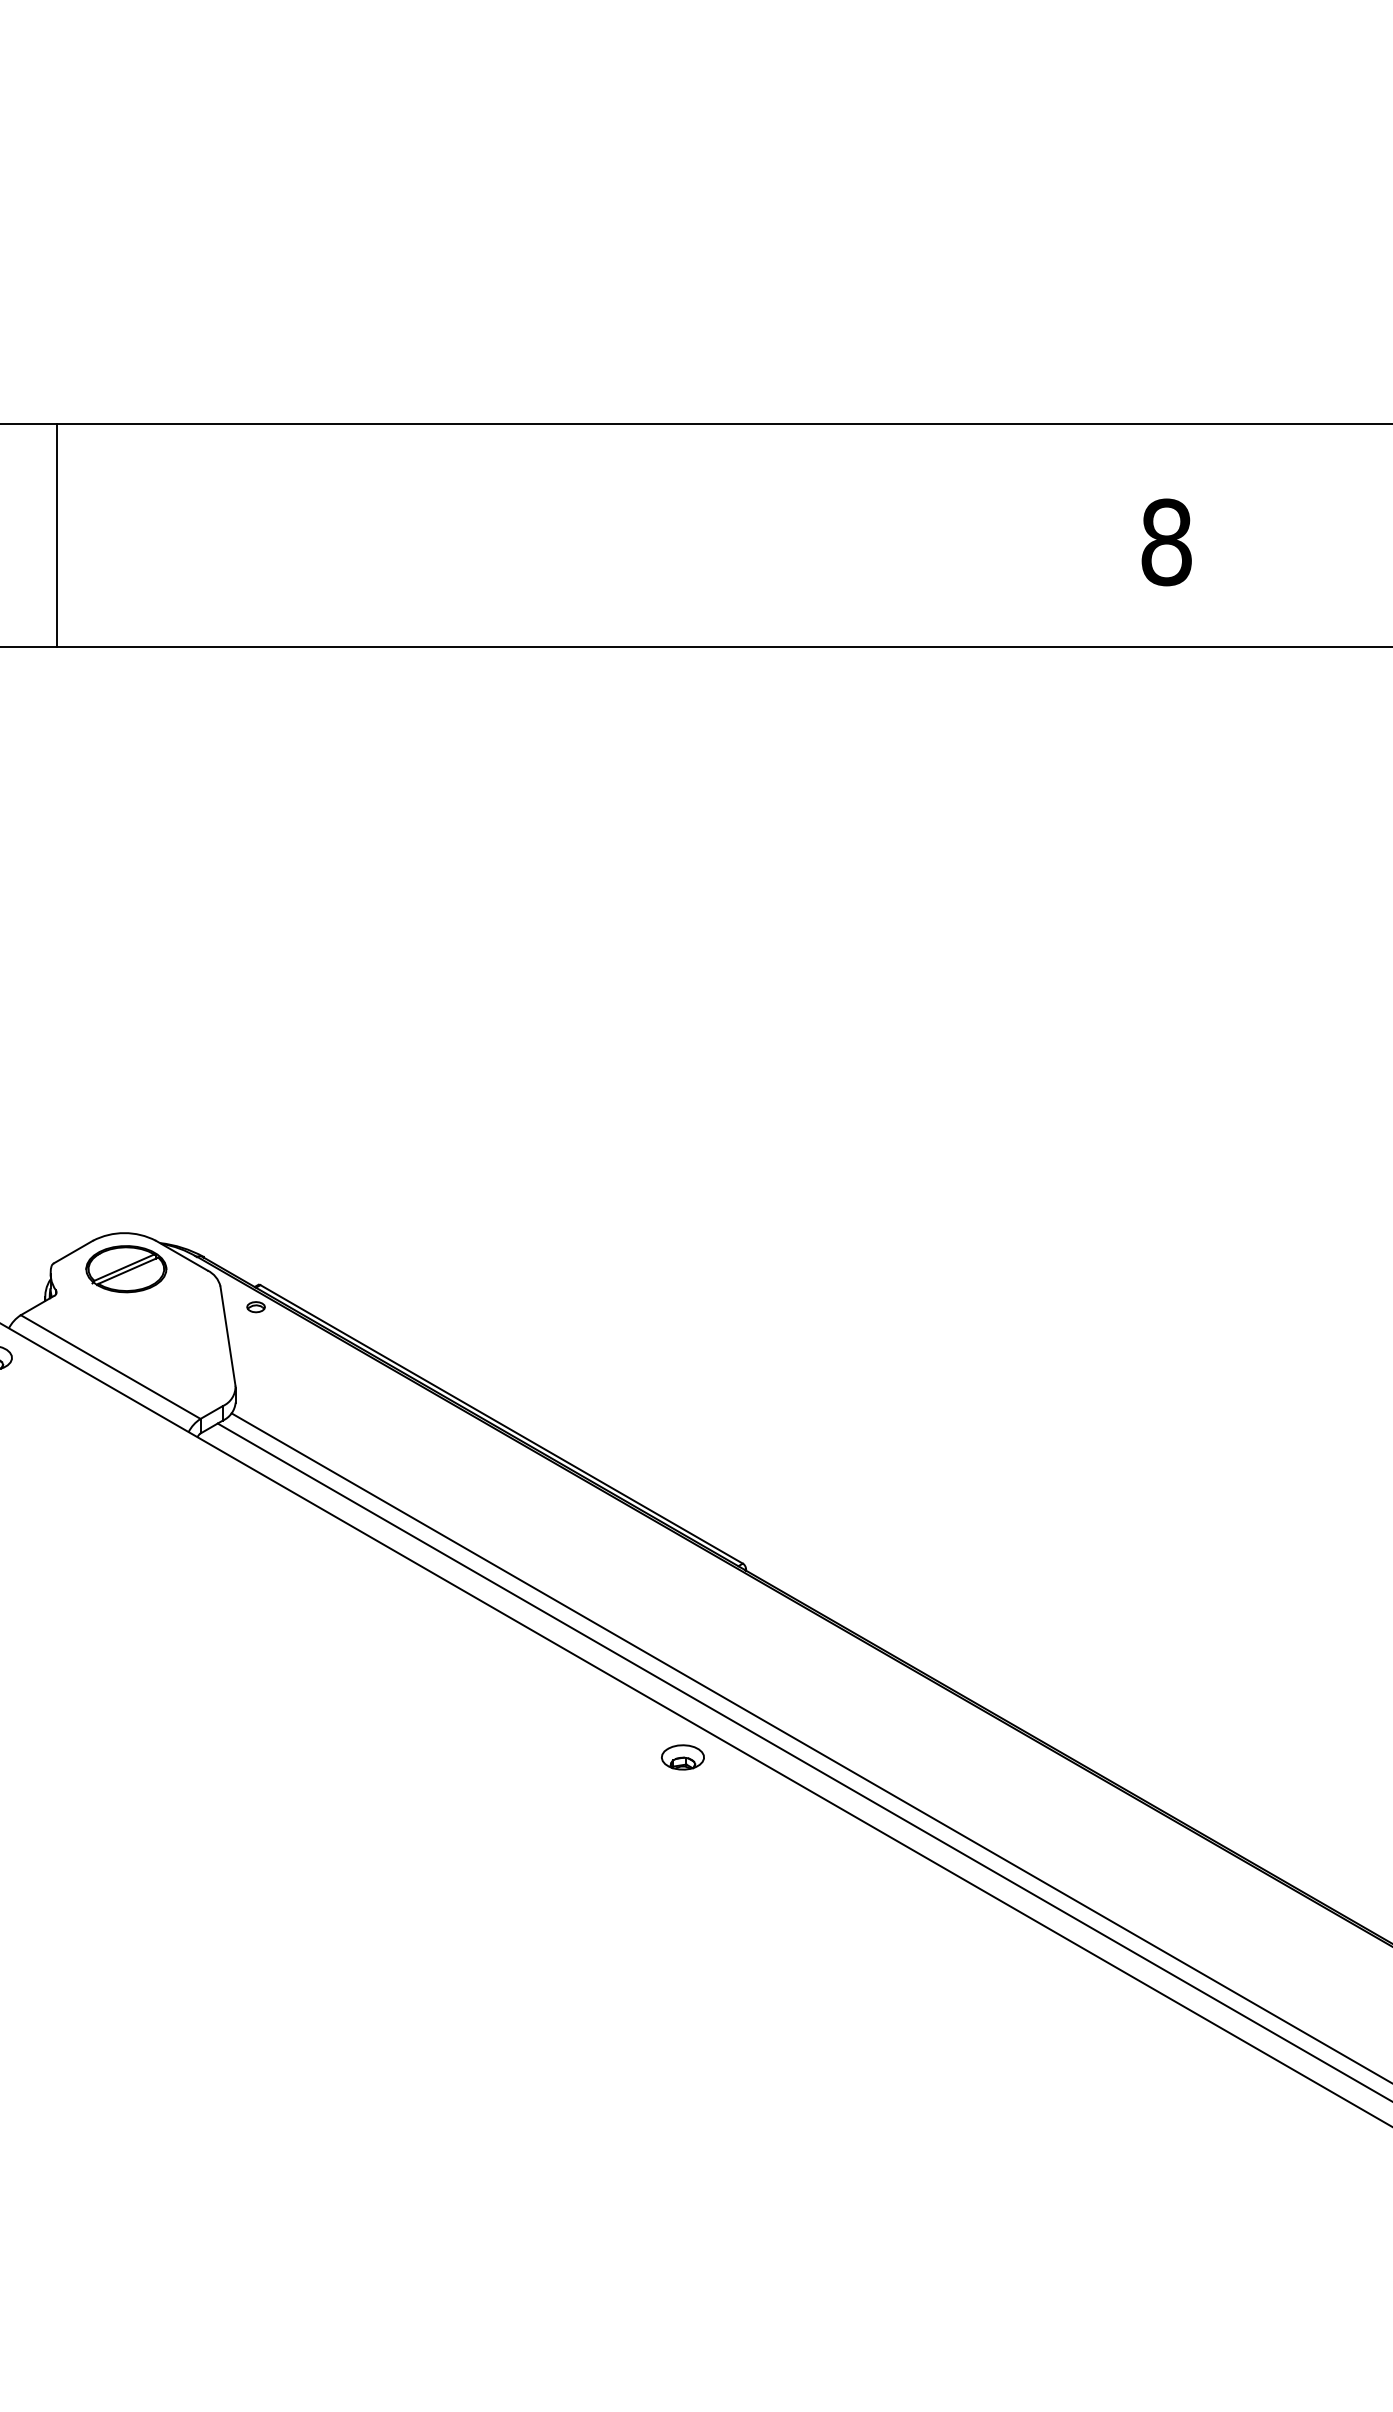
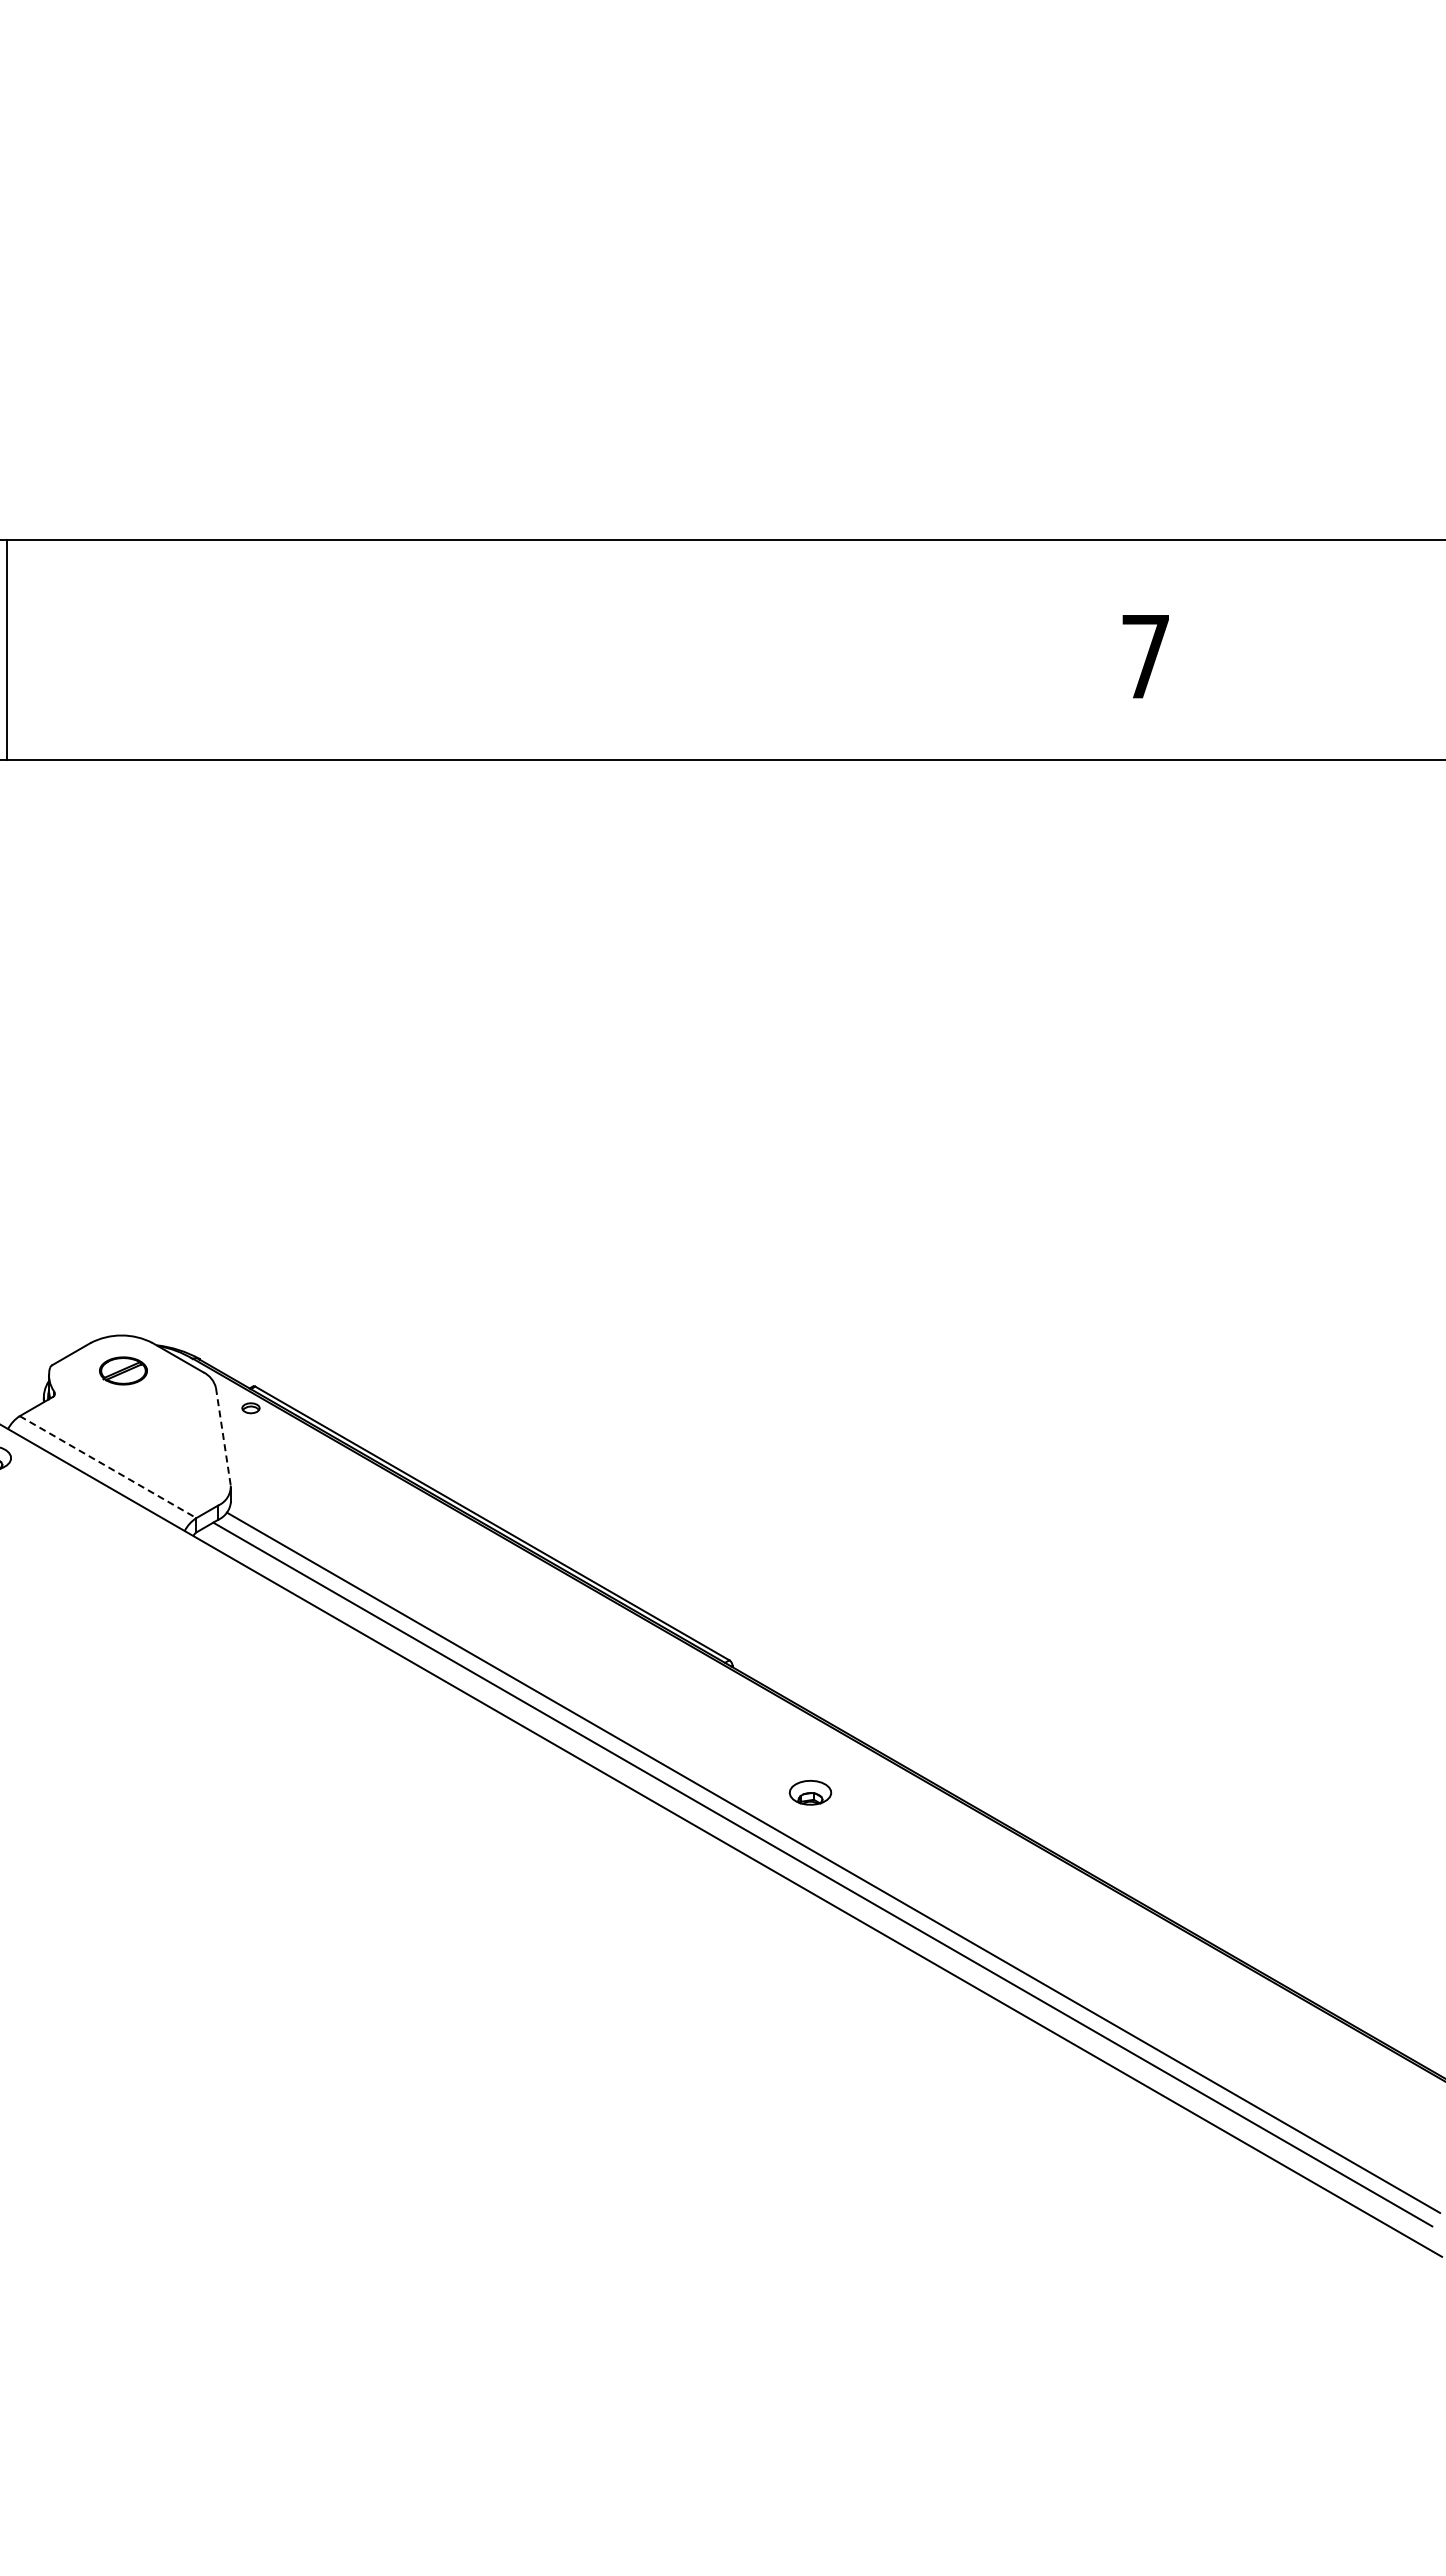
line: (57, 535) -> (6, 649), moved
text: (1166, 542) -> (1145, 656), 8 -> 7
part: (126, 1268) -> (123, 1370), size x0.6
line: (228, 1336) -> (223, 1437), solid -> dashed
line: (111, 1367) -> (108, 1467), solid -> dashed
part: (682, 1757) -> (810, 1792), moved

